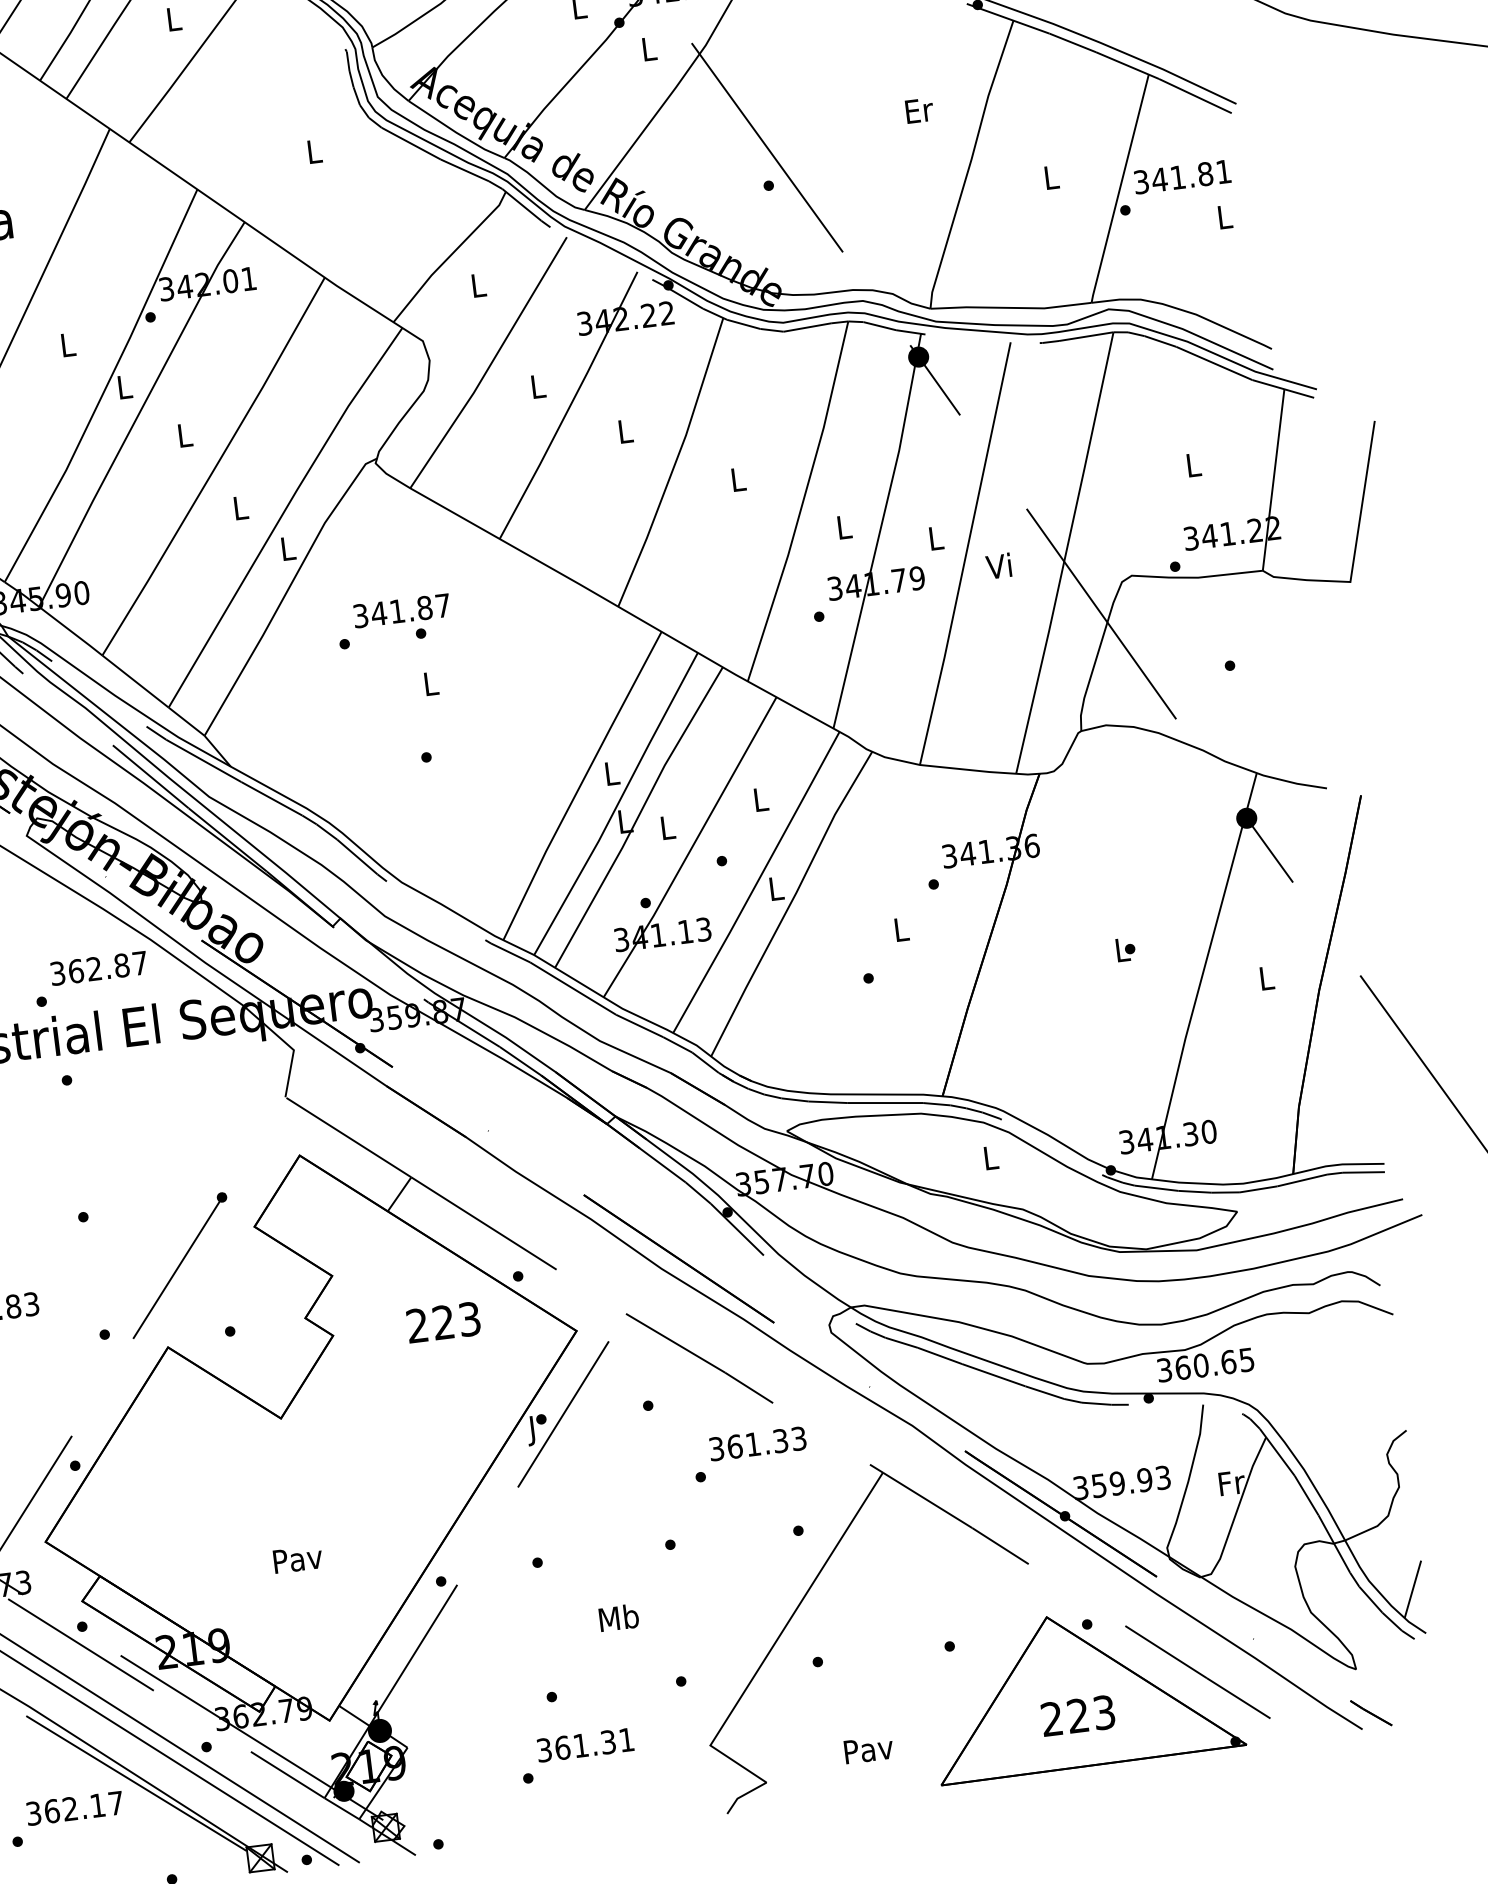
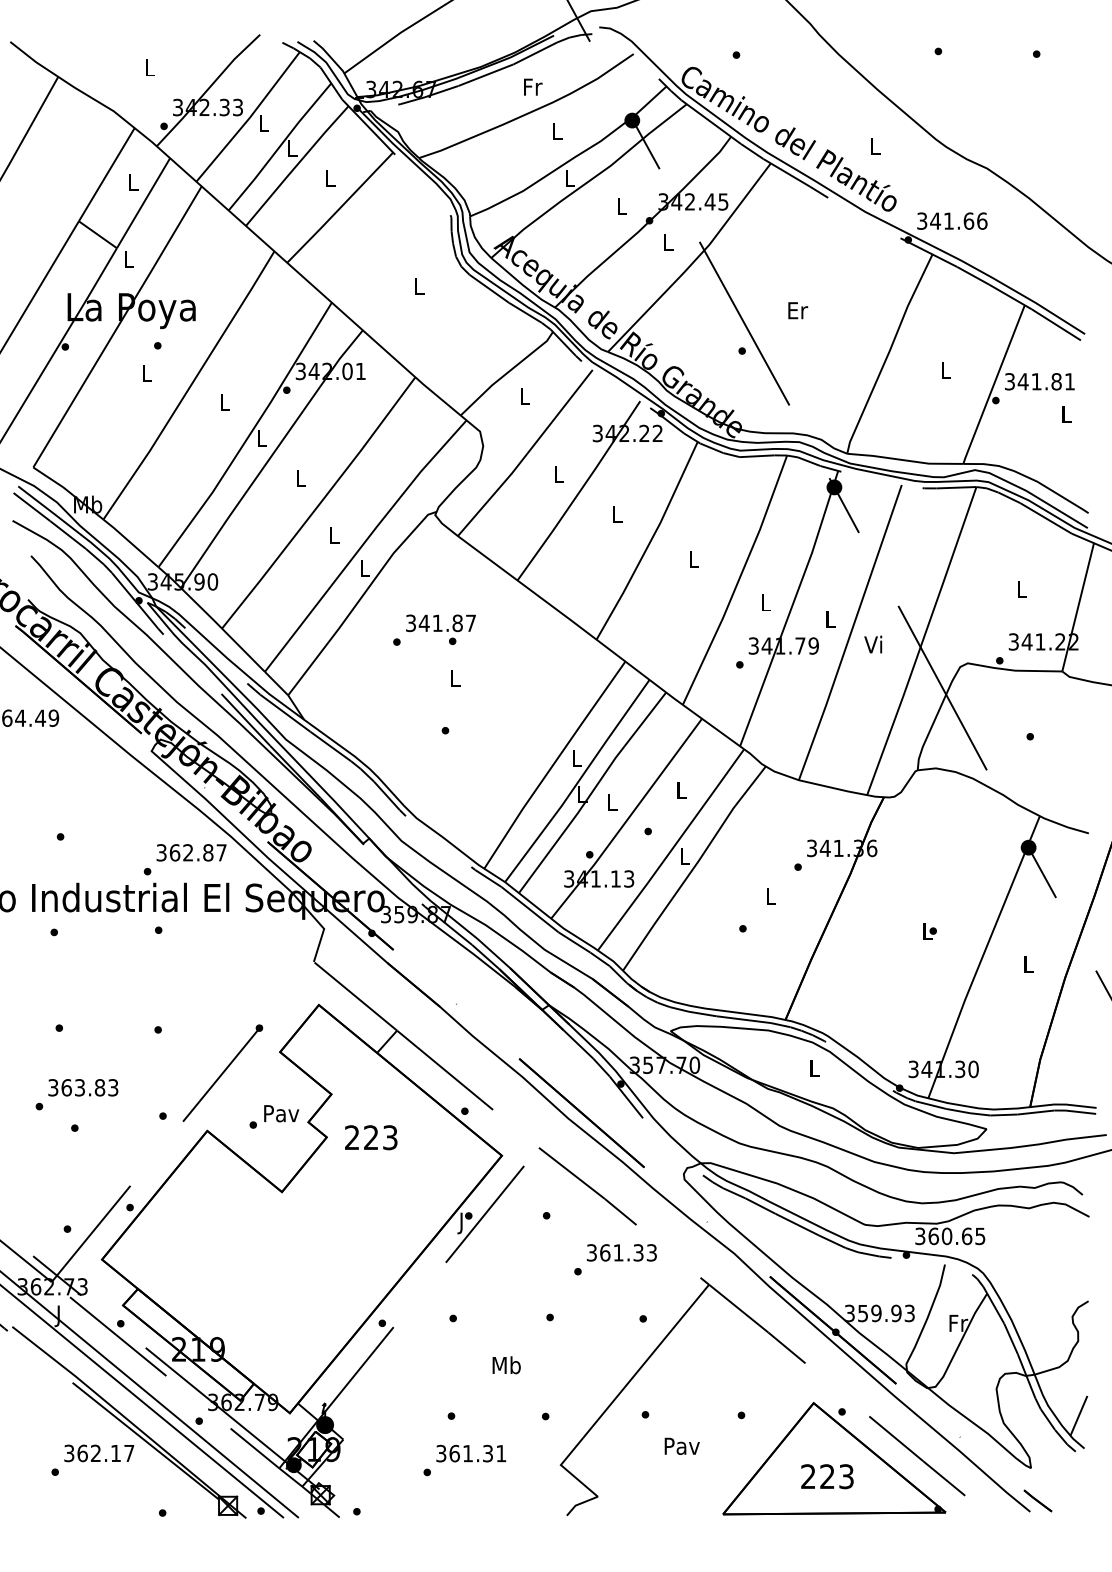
text: (920, 110) -> (798, 310), moved
text: (443, 1322) -> (371, 1137), moved
text: (297, 1559) -> (281, 1113), moved
text: (867, 1748) -> (681, 1445), moved

